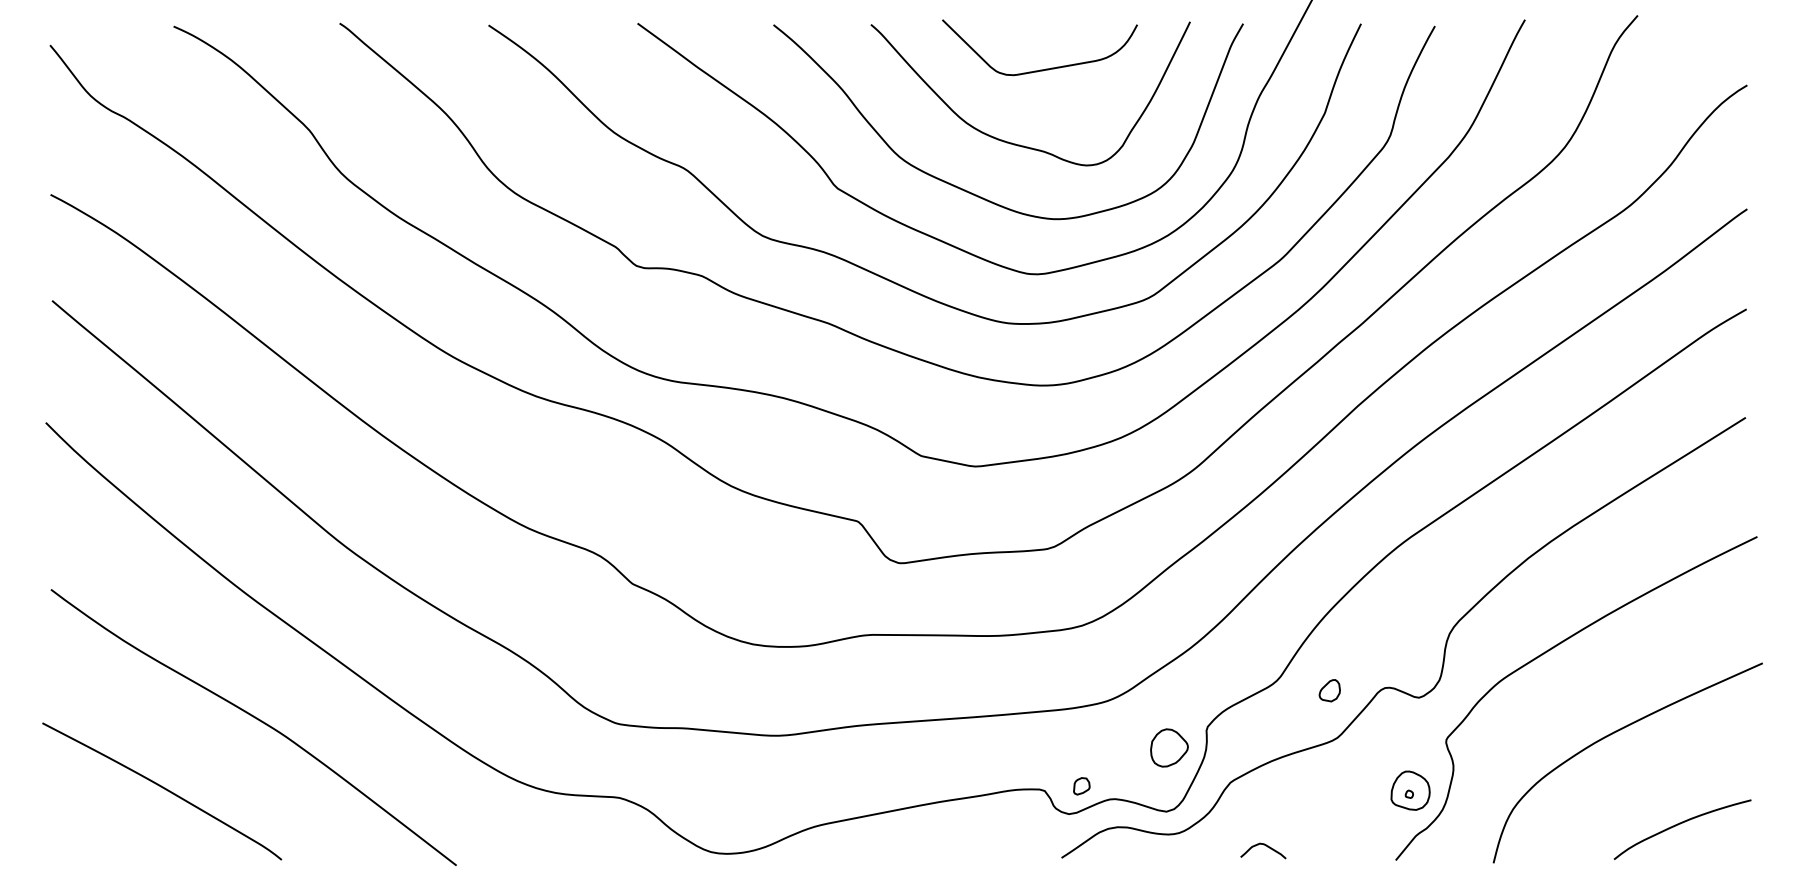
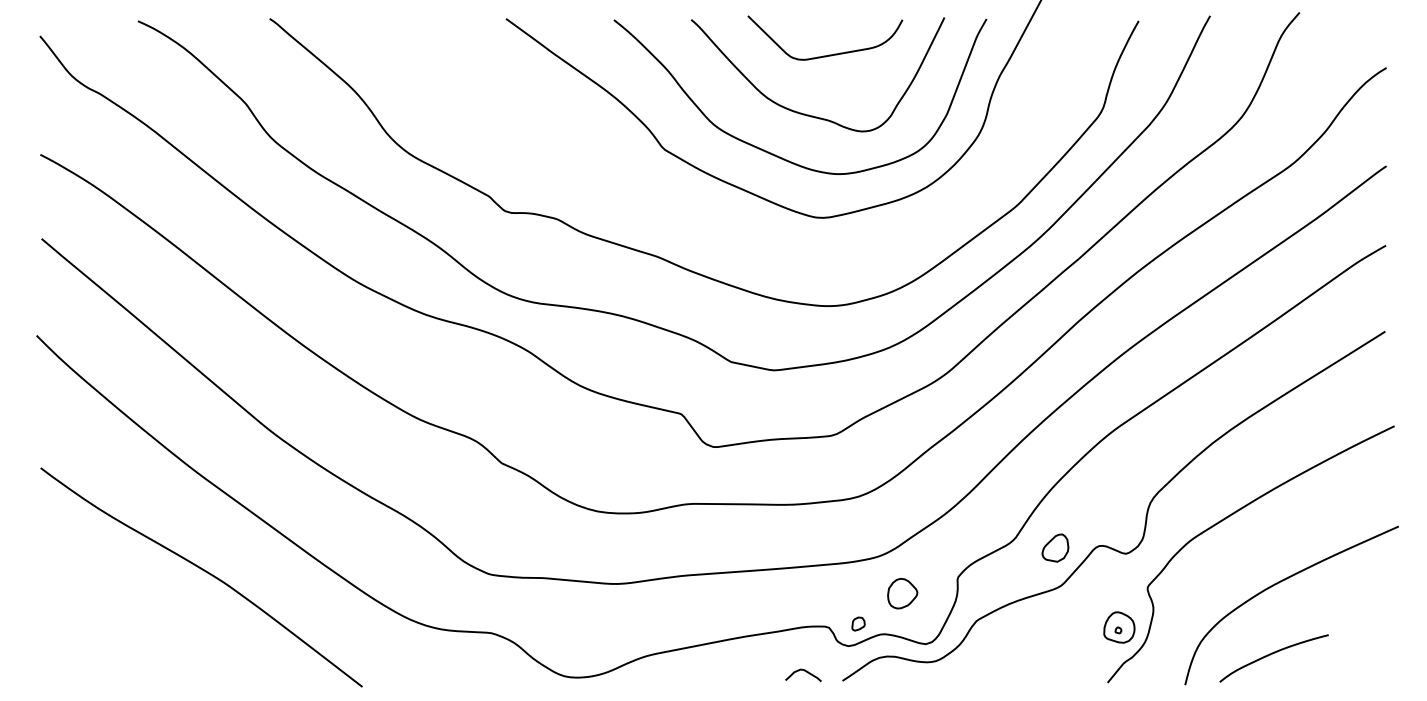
curve: (881, 275) -> (699, 218), removed
part: (1329, 690) -> (1055, 548), size x1.6
part: (1169, 747) -> (902, 593), moved
curve: (164, 789) -> (130, 626), removed
curve: (1680, 824) -> (1272, 654), moved
curve: (1265, 846) -> (805, 671), moved

